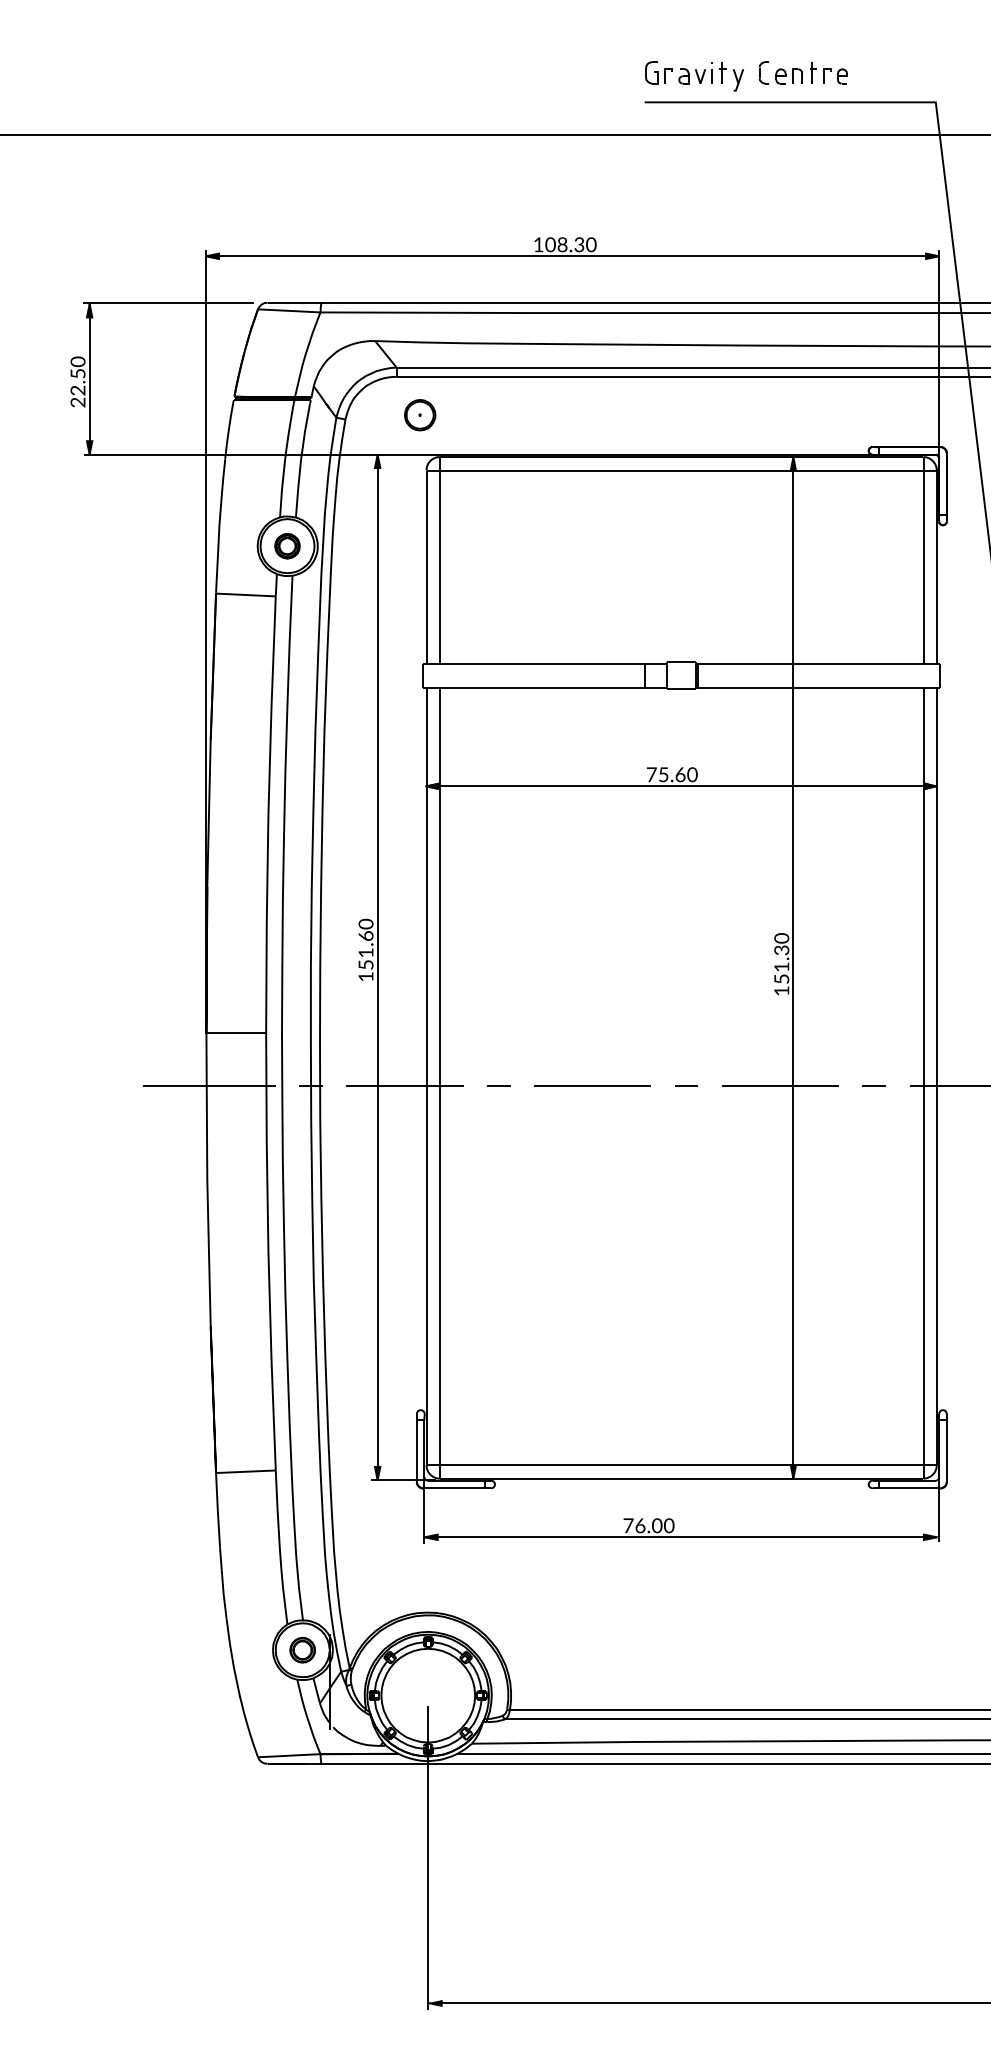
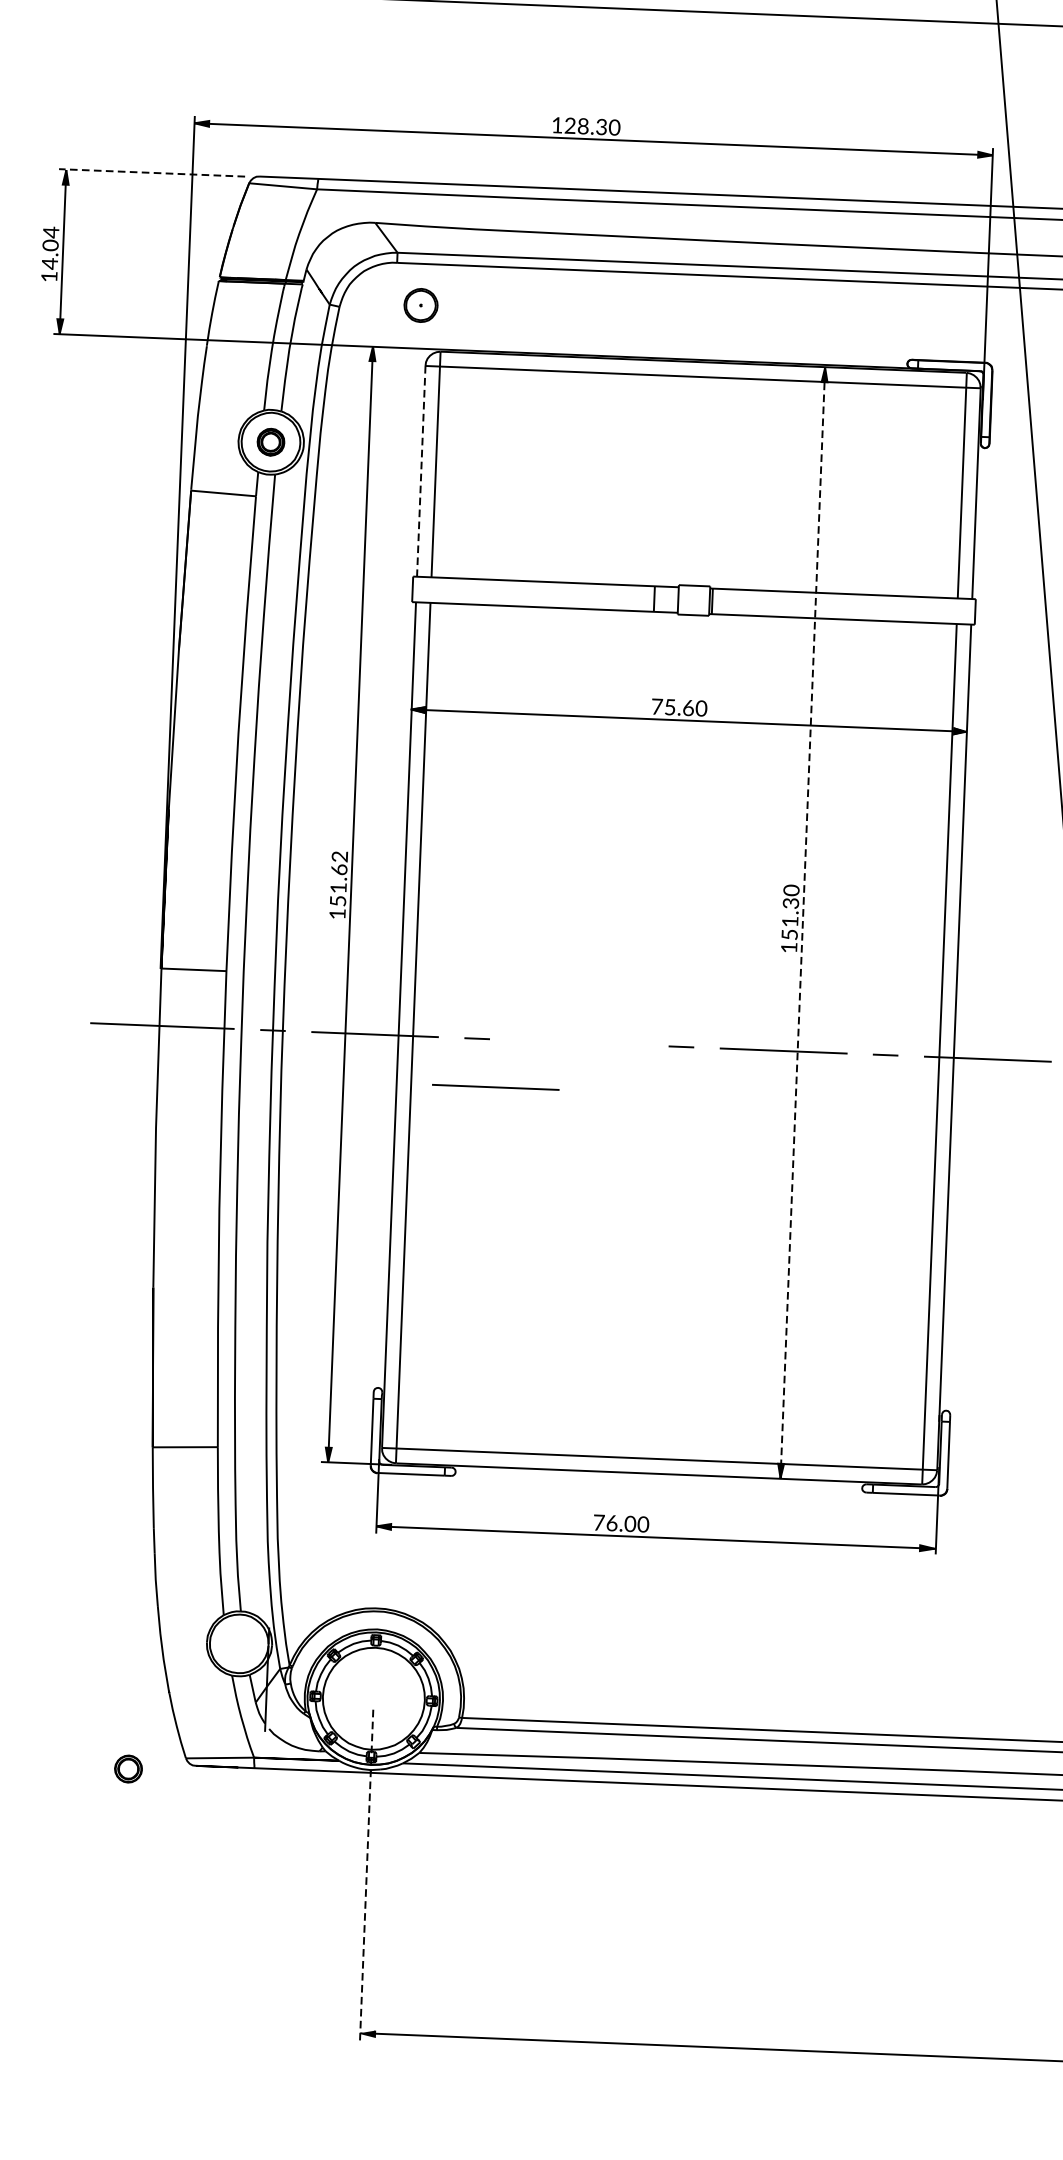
text: (550, 245) -> (570, 126), 108.30 -> 128.30
line: (168, 303) -> (152, 172), solid -> dashed
text: (77, 381) -> (49, 253), 22.50 -> 14.04
line: (426, 567) -> (421, 471), solid -> dashed
text: (366, 923) -> (340, 856), 151.60 -> 151.62
line: (793, 968) -> (802, 923), solid -> dashed
line: (592, 1085) -> (495, 1086), moved
part: (302, 1649) -> (128, 1768), moved
line: (428, 1858) -> (367, 1875), solid -> dashed

